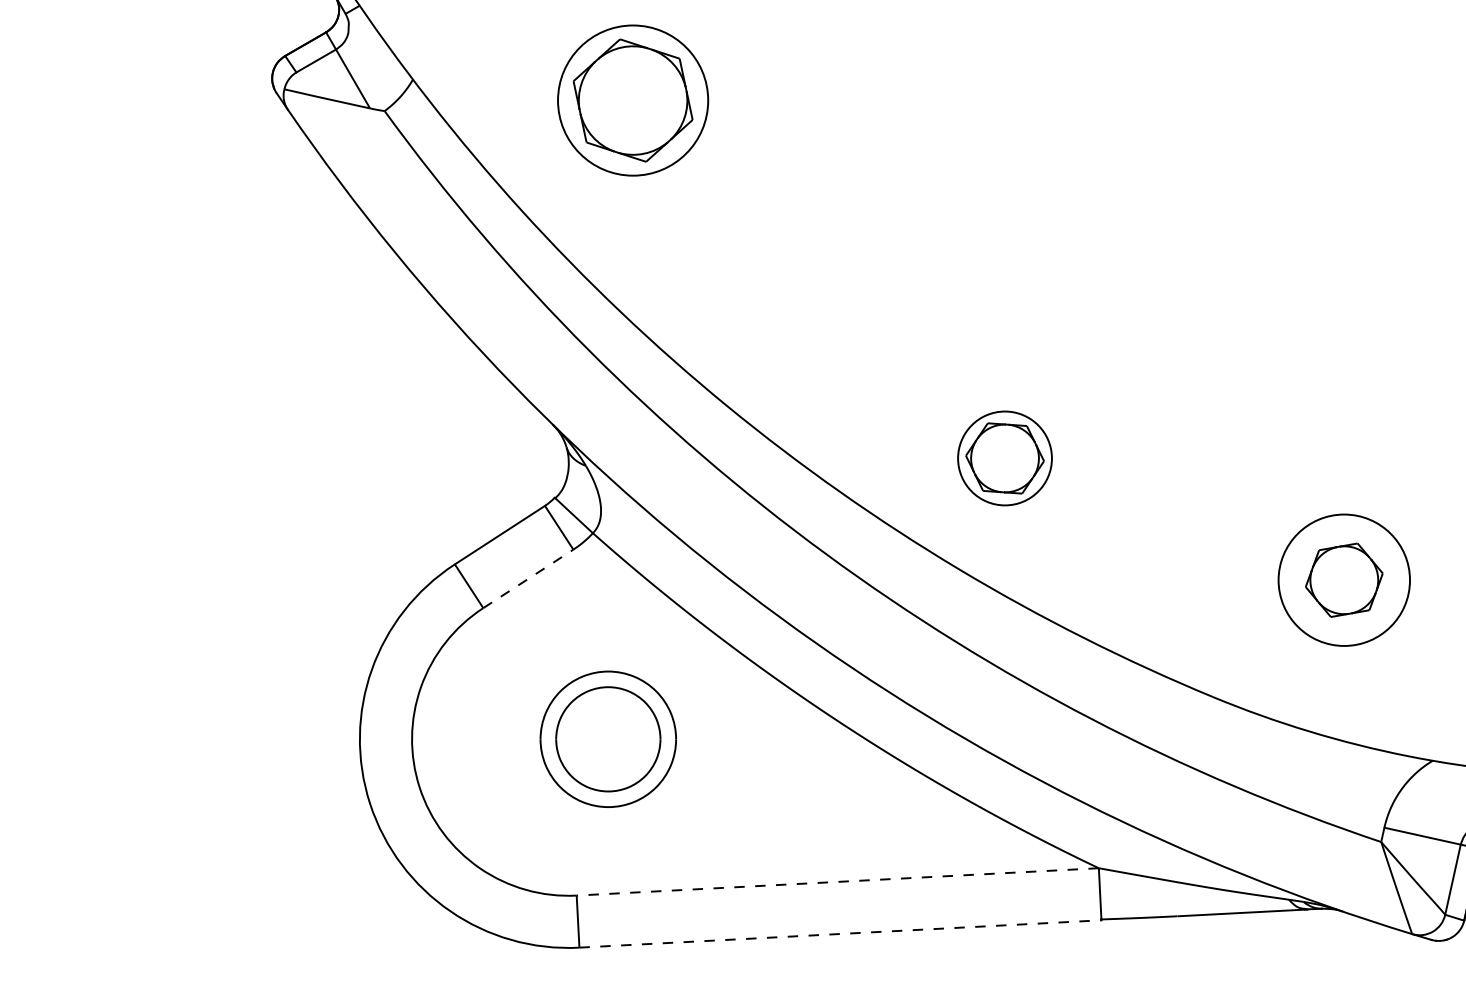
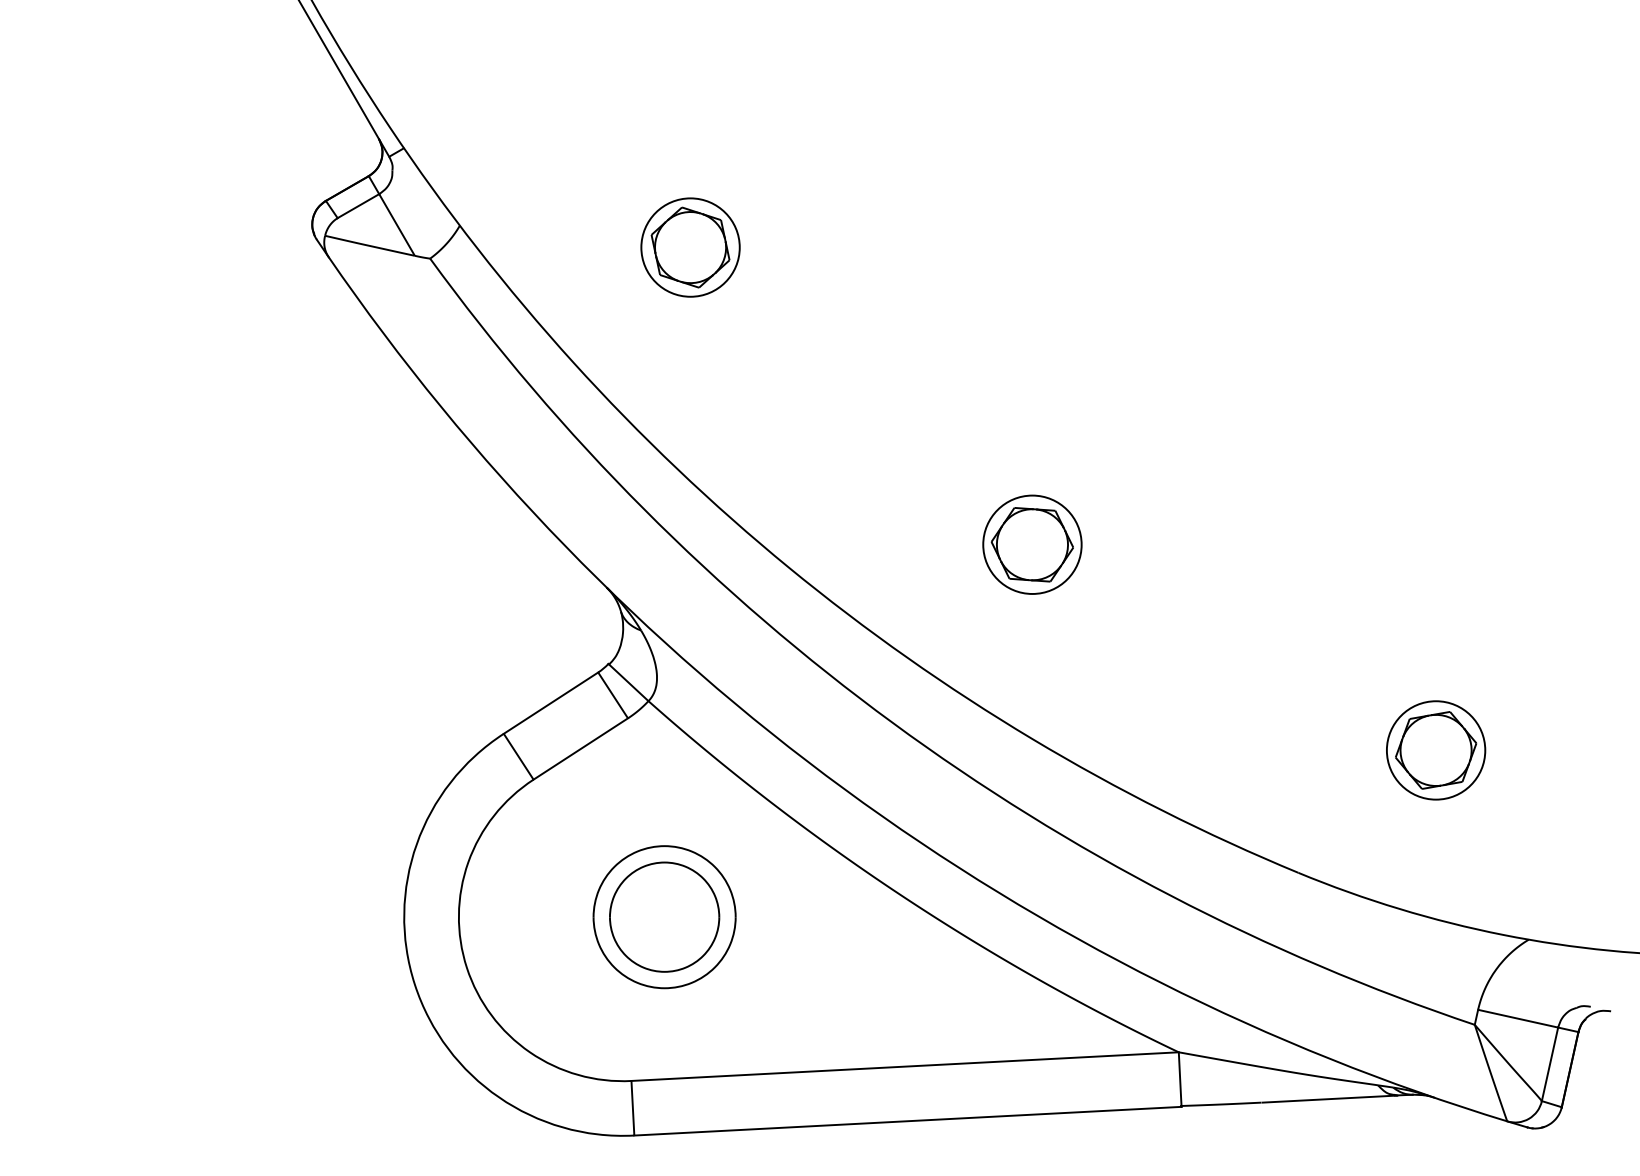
part: (633, 100) -> (690, 247), size x0.62
part: (1005, 458) -> (1032, 544), moved
line: (529, 578) -> (581, 748), dashed -> solid
circle: (1343, 580) -> (1435, 750), size x0.71
line: (837, 881) -> (904, 1066), dashed -> solid
line: (840, 934) -> (907, 1121), dashed -> solid

